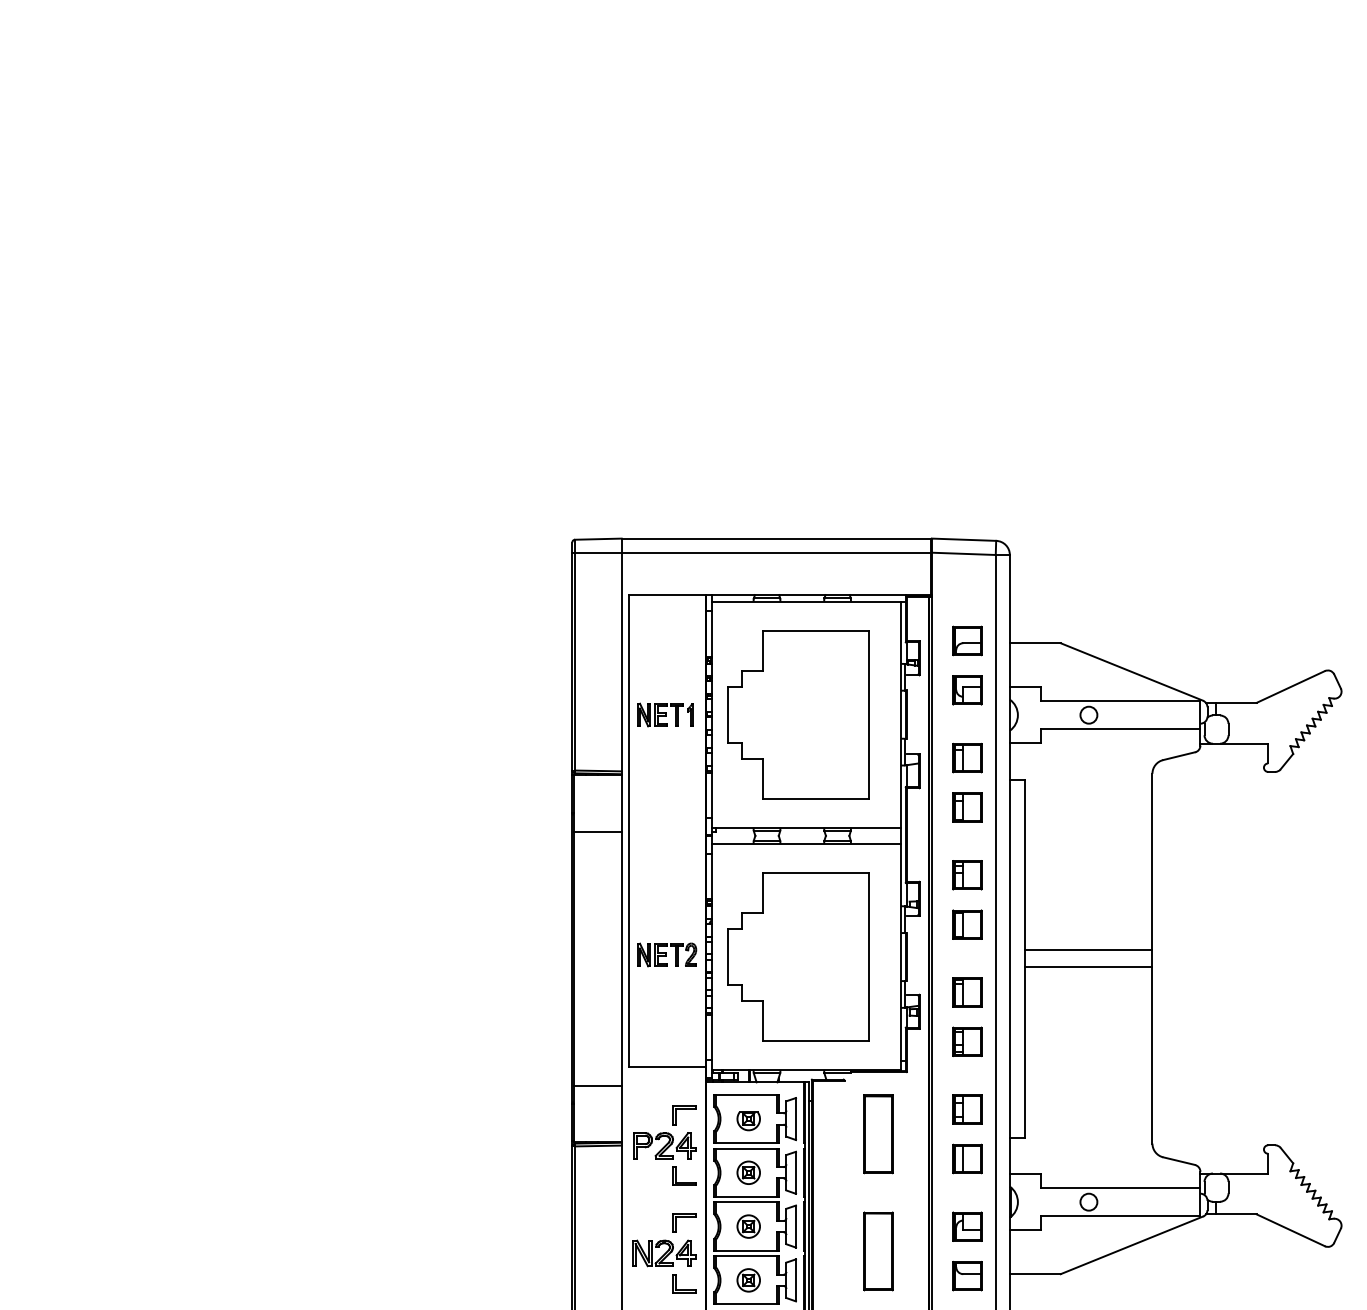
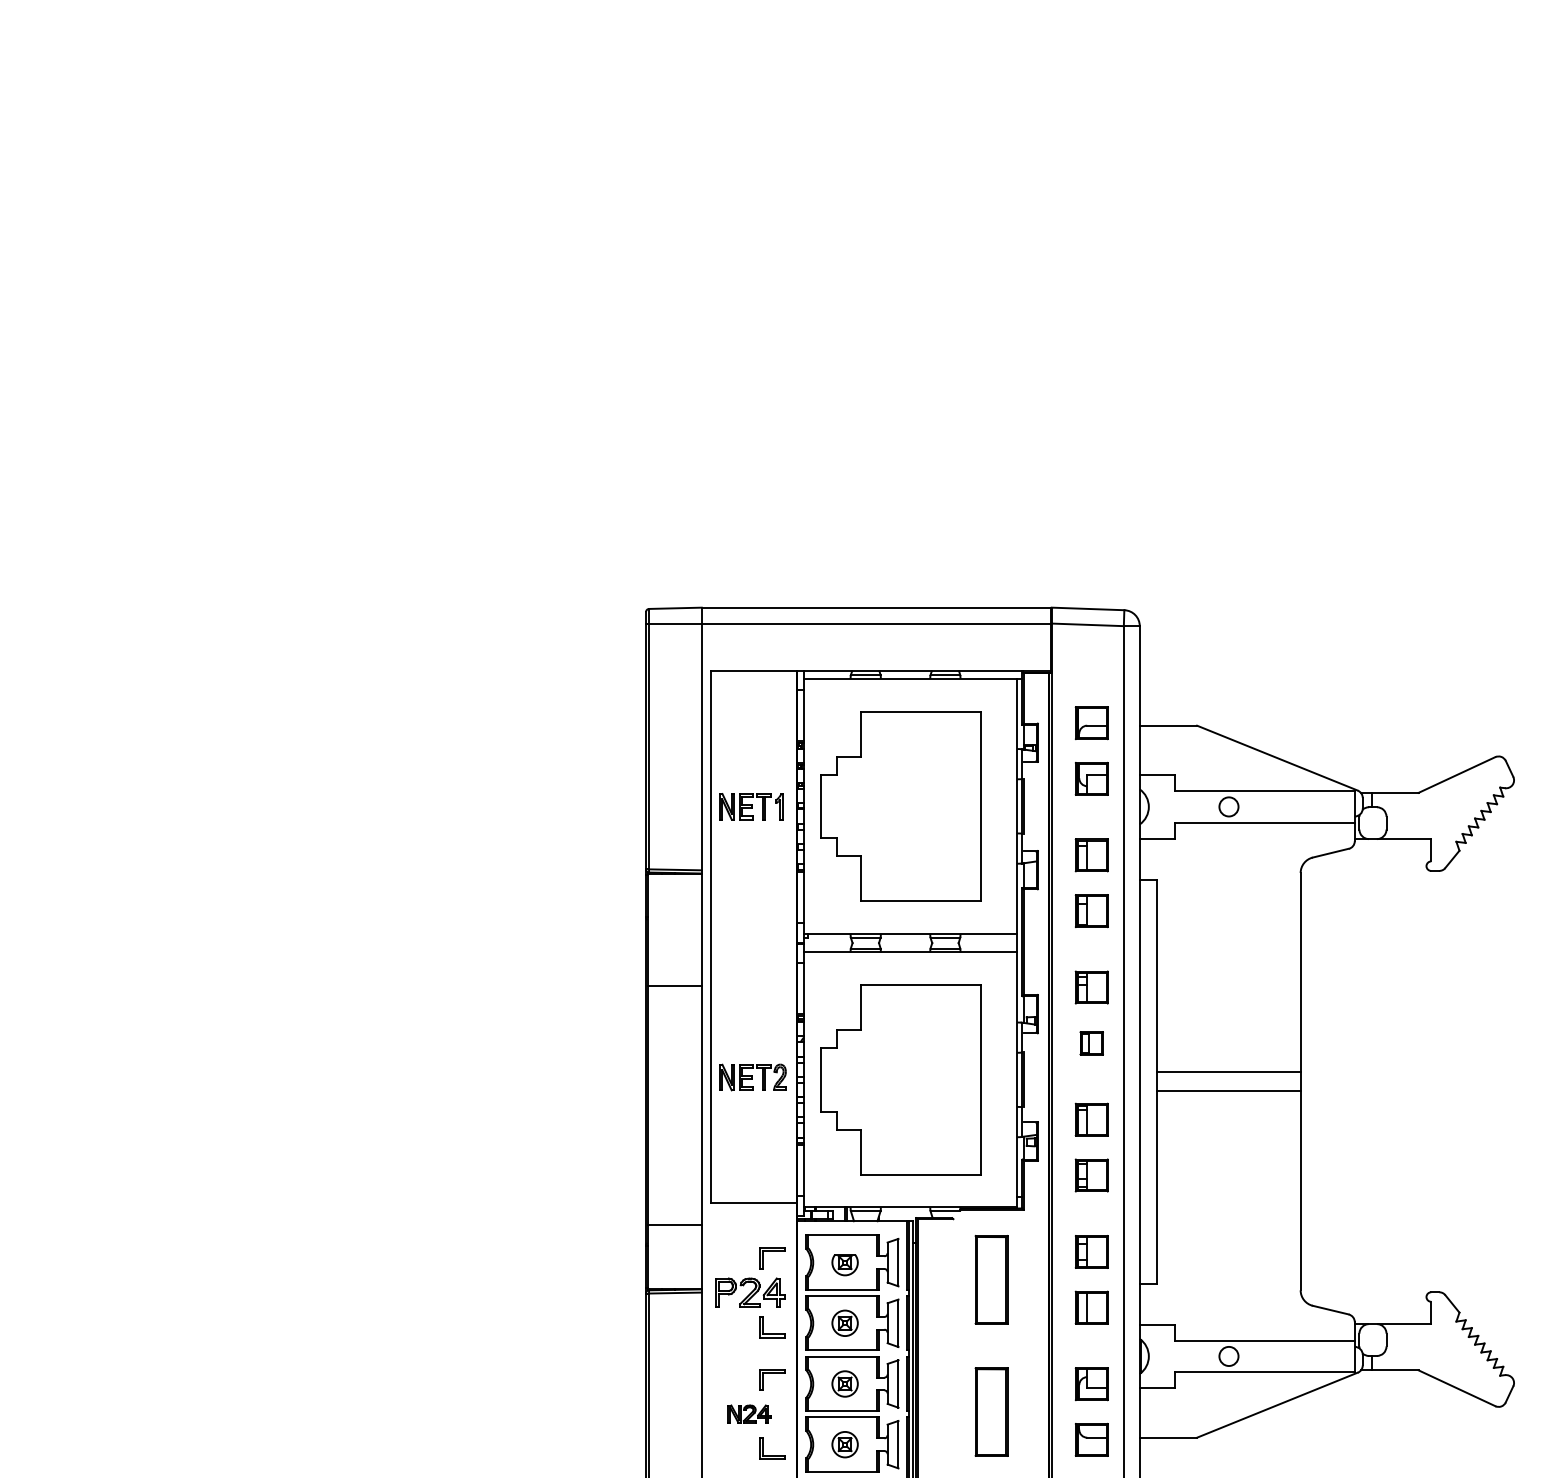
line: (597, 831) -> (674, 986), moved
part: (967, 924) -> (1091, 1043), size x0.7
part: (664, 1252) -> (749, 1413), size x0.6

